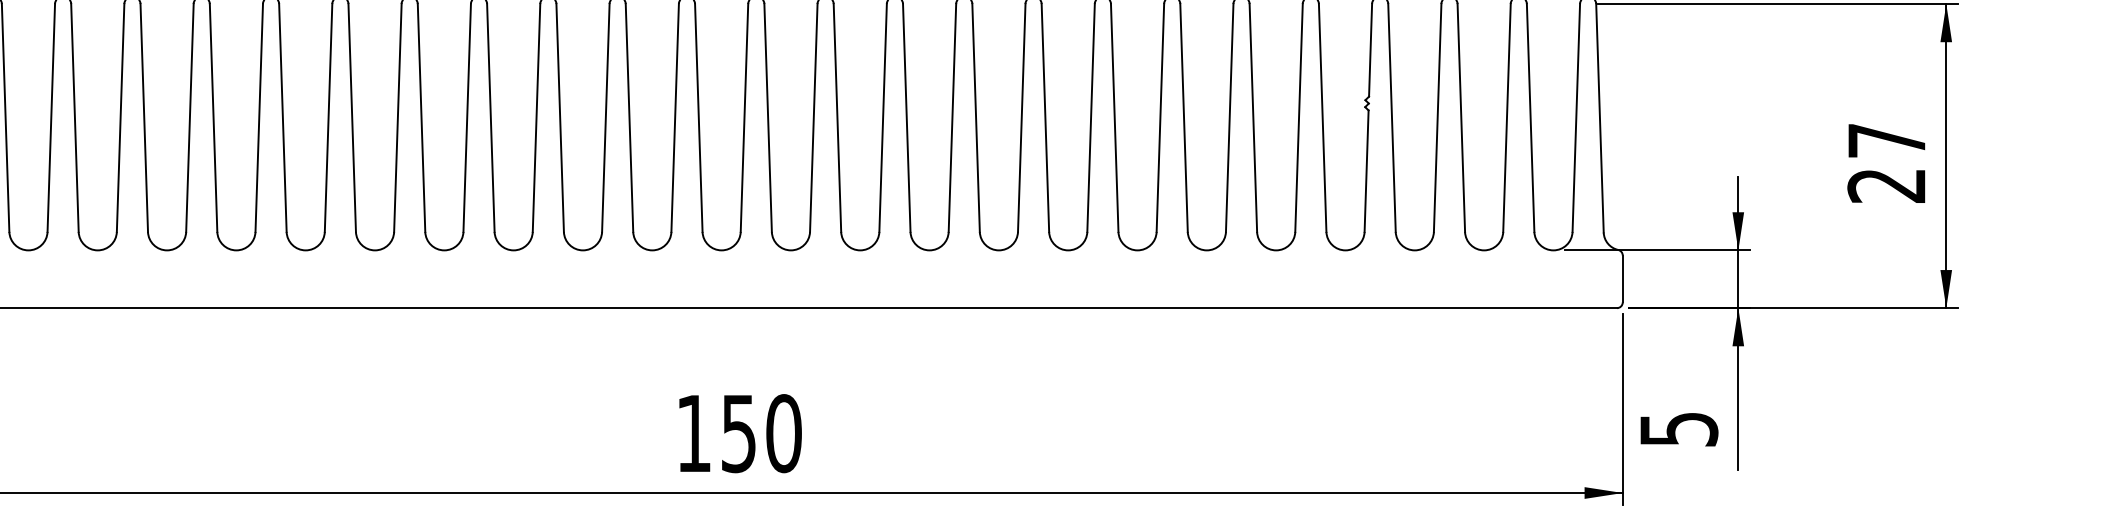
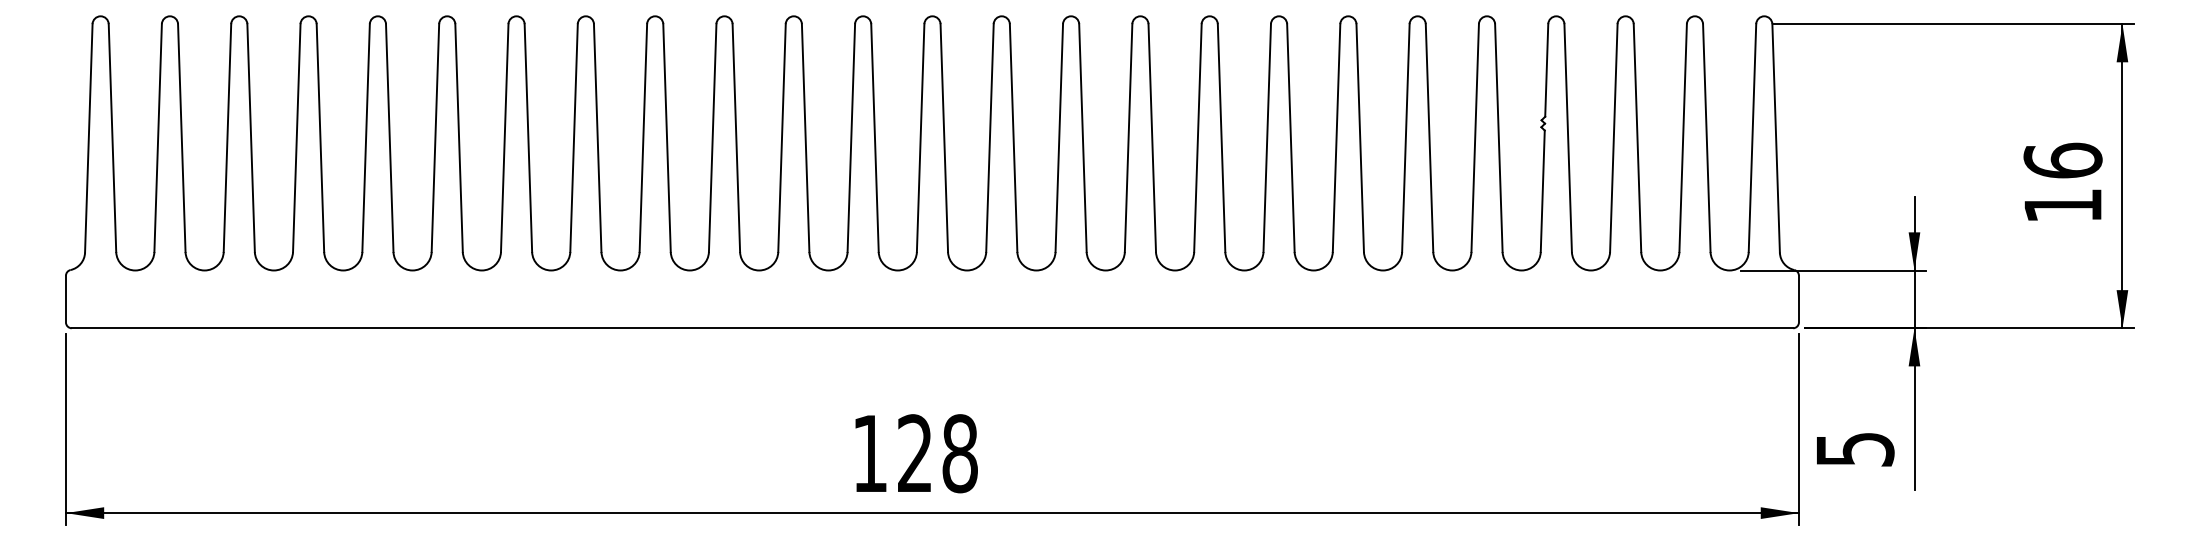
text: (1886, 162) -> (2062, 182), 27 -> 16
text: (762, 433) -> (938, 453), 150 -> 128

